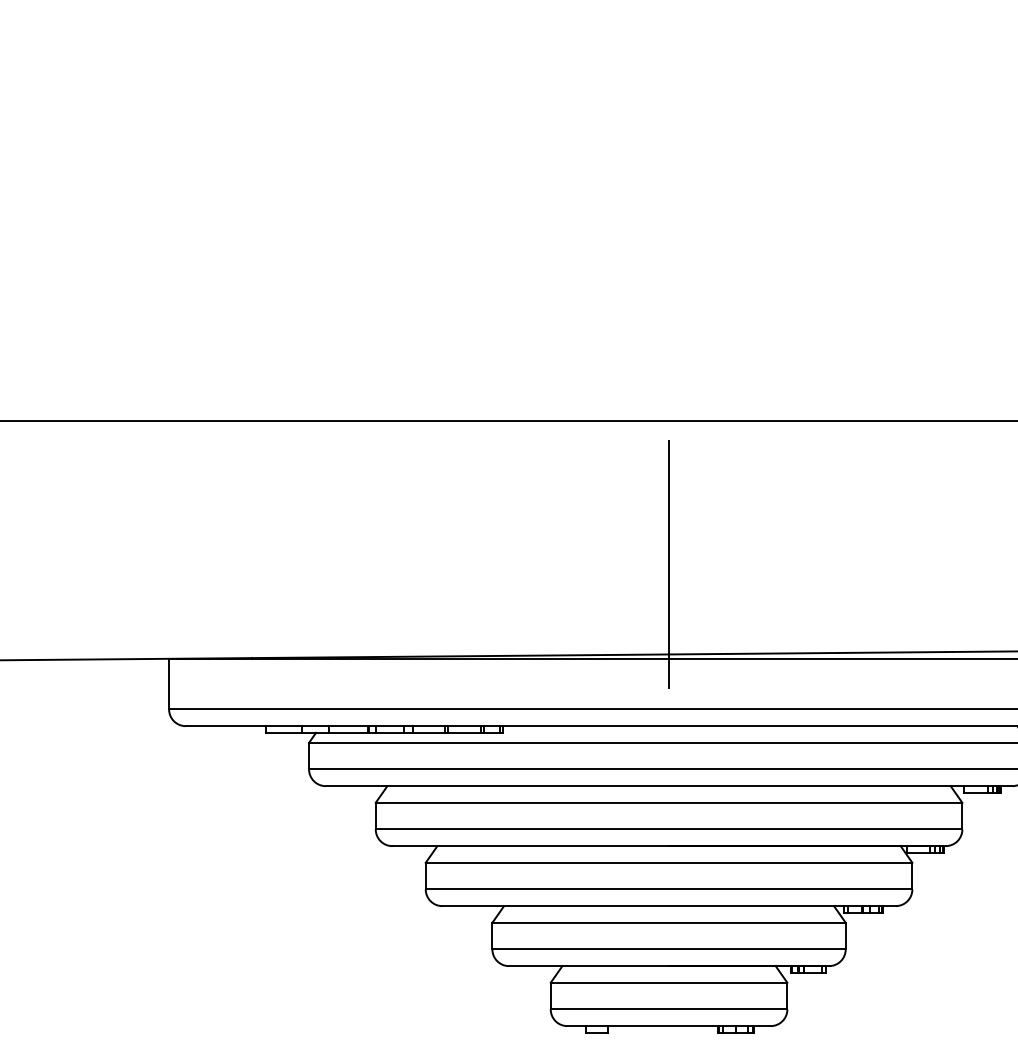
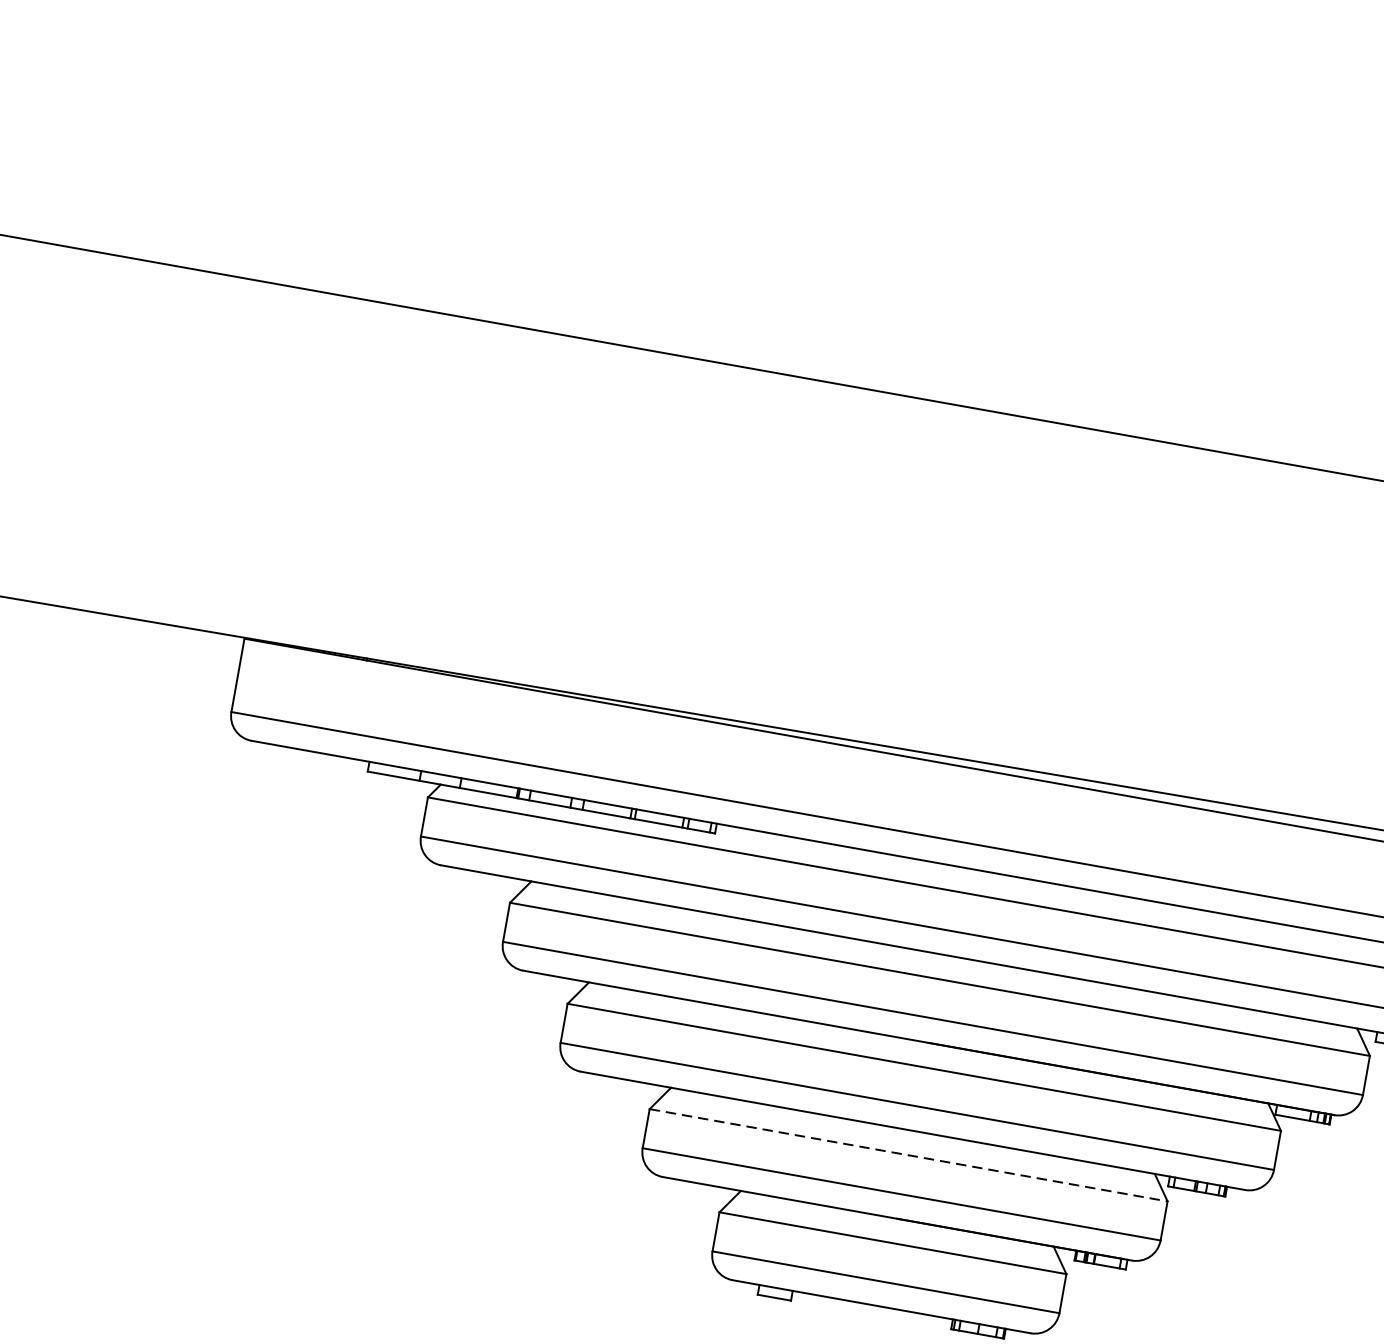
line: (669, 564) -> (1002, 630), removed
line: (669, 922) -> (909, 1154), solid -> dashed

